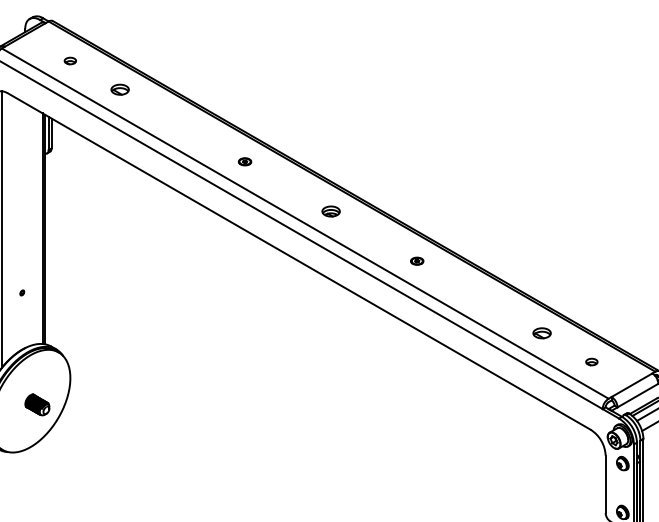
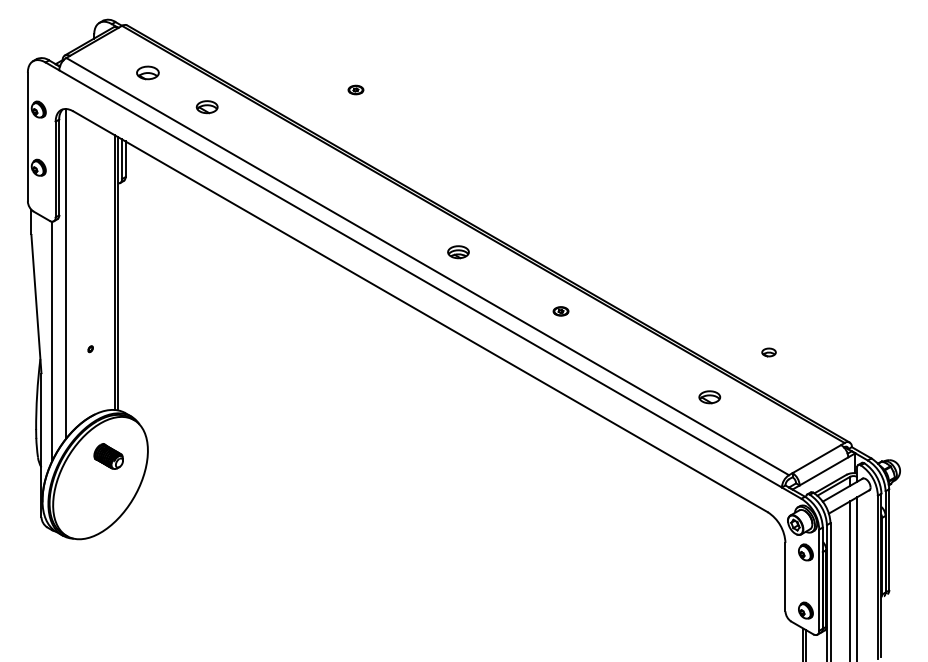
part: (70, 60) -> (147, 72), size x1.6
part: (244, 161) -> (355, 89), moved
part: (591, 362) -> (768, 352), moved
part: (37, 404) -> (108, 456), moved

